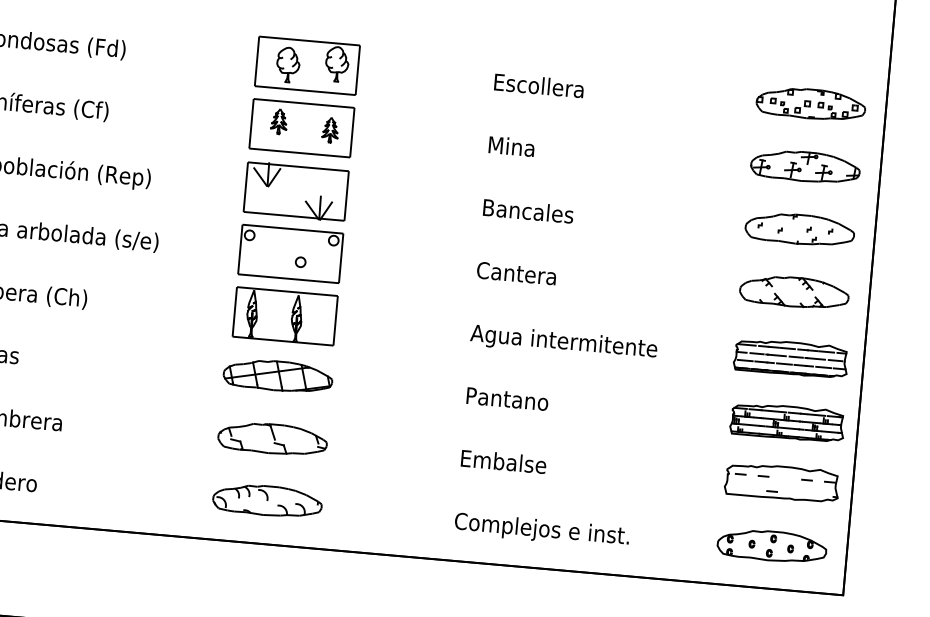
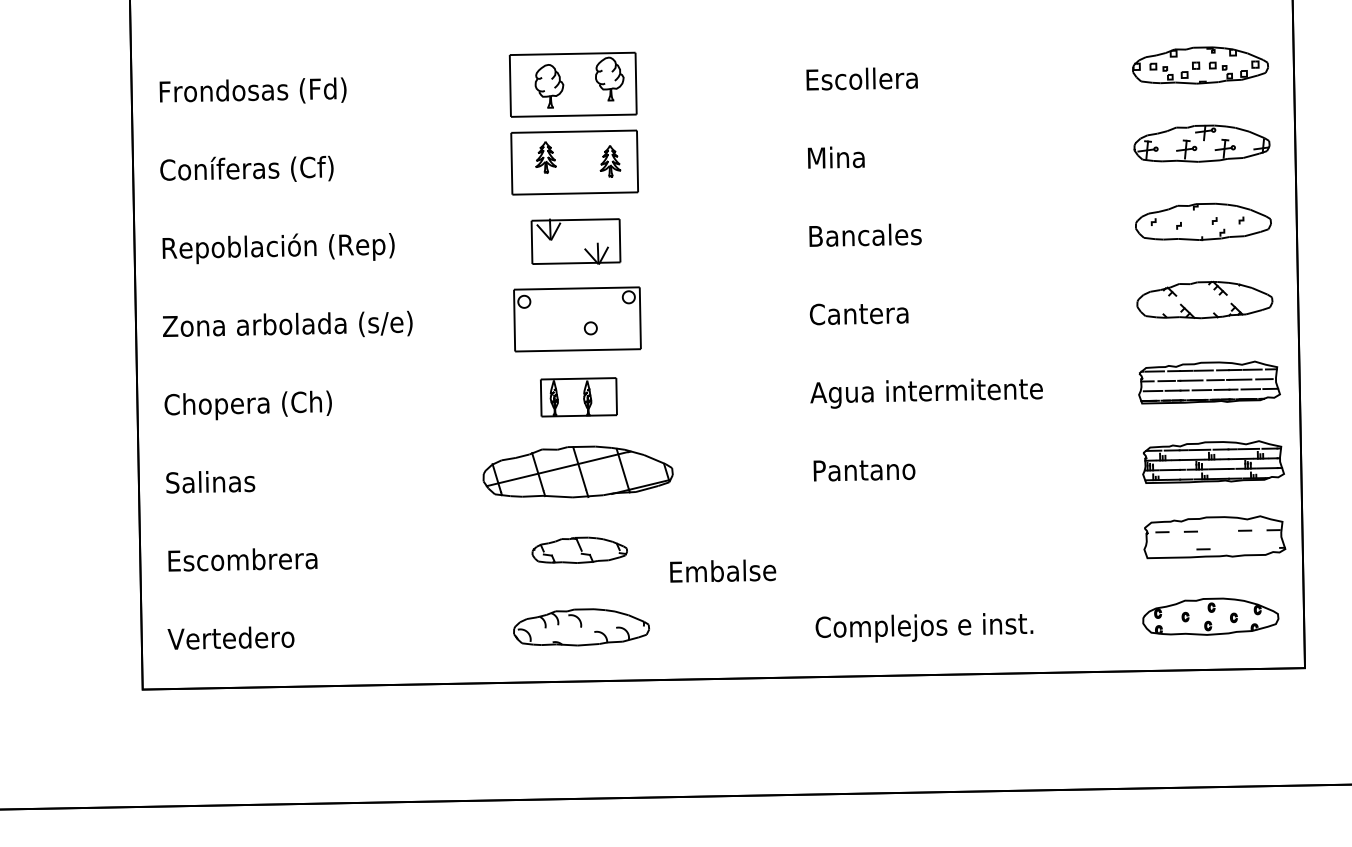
part: (295, 191) -> (575, 241), size x0.7
part: (284, 316) -> (578, 397), size x0.6
part: (277, 375) -> (577, 471), size x1.4
part: (272, 439) -> (579, 550), size x0.7
text: (504, 461) -> (723, 570), moved

